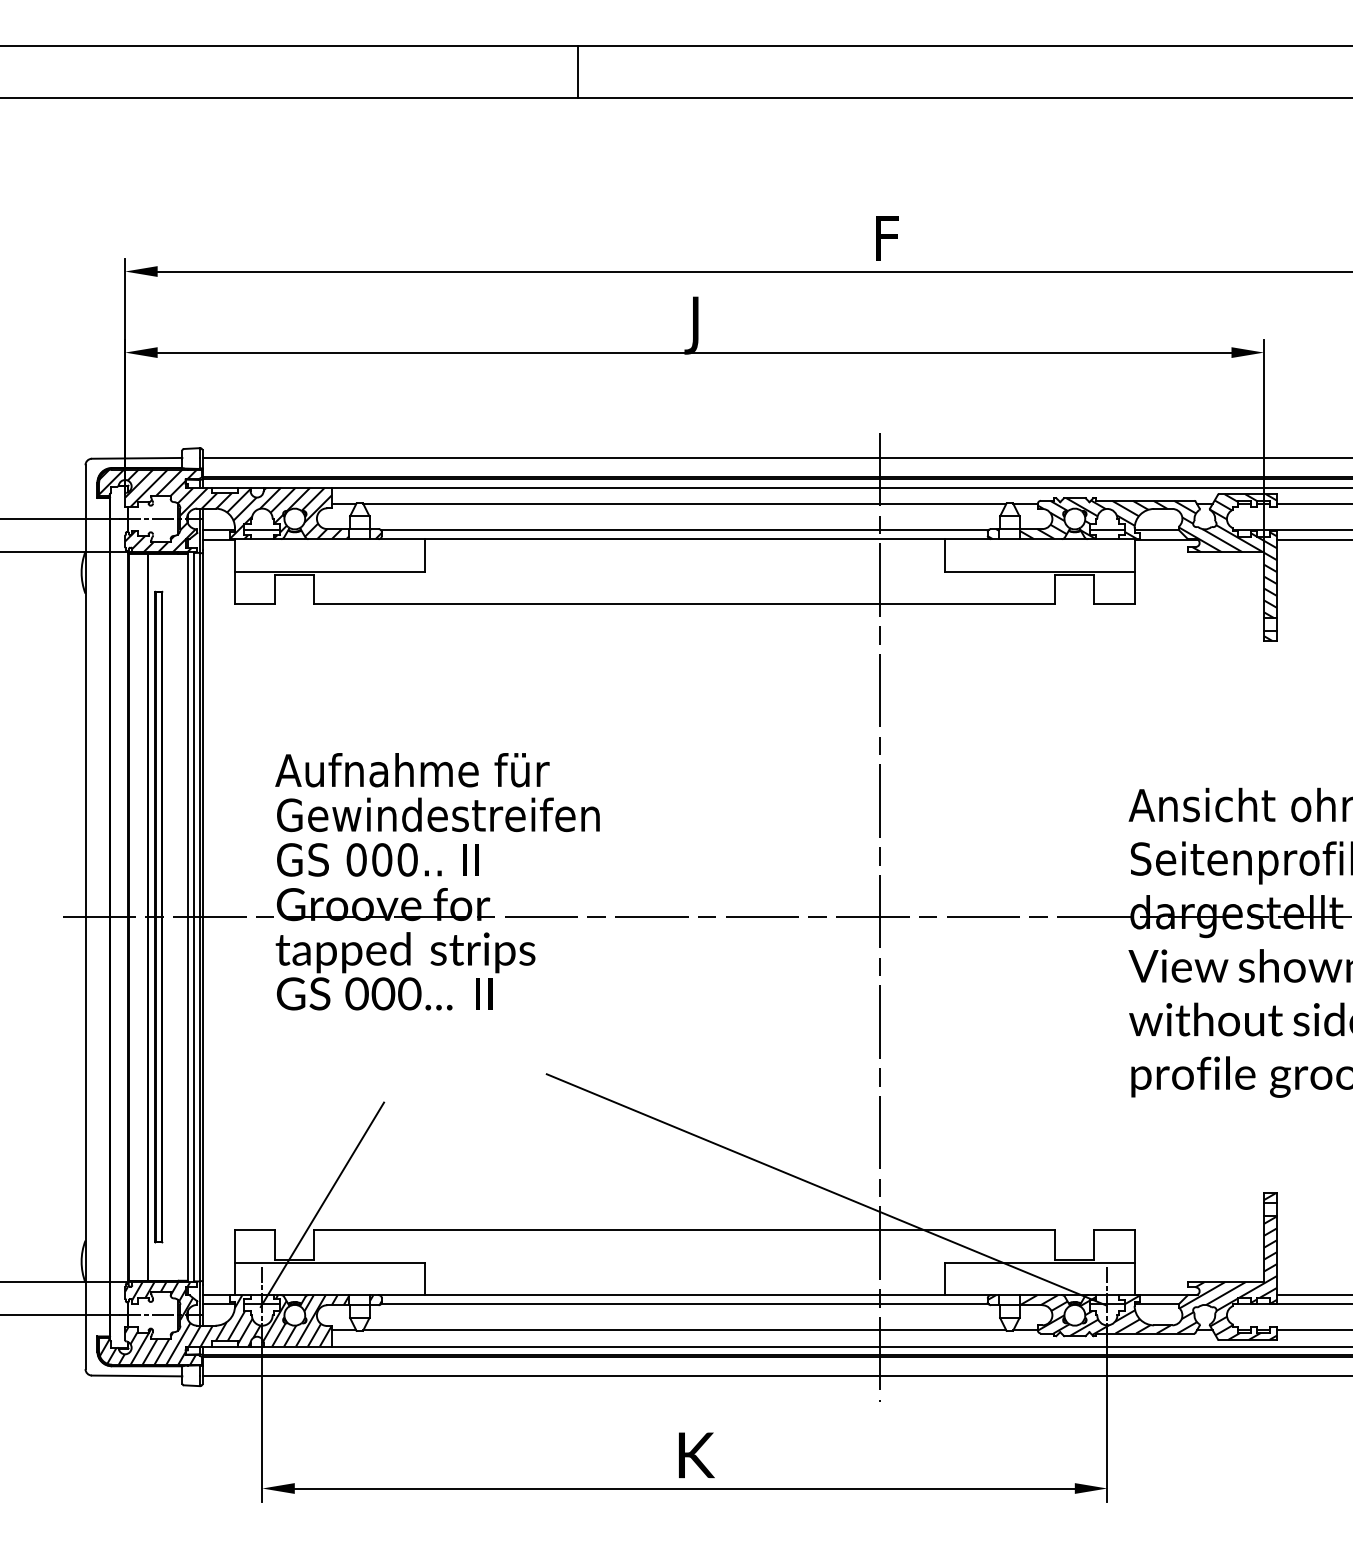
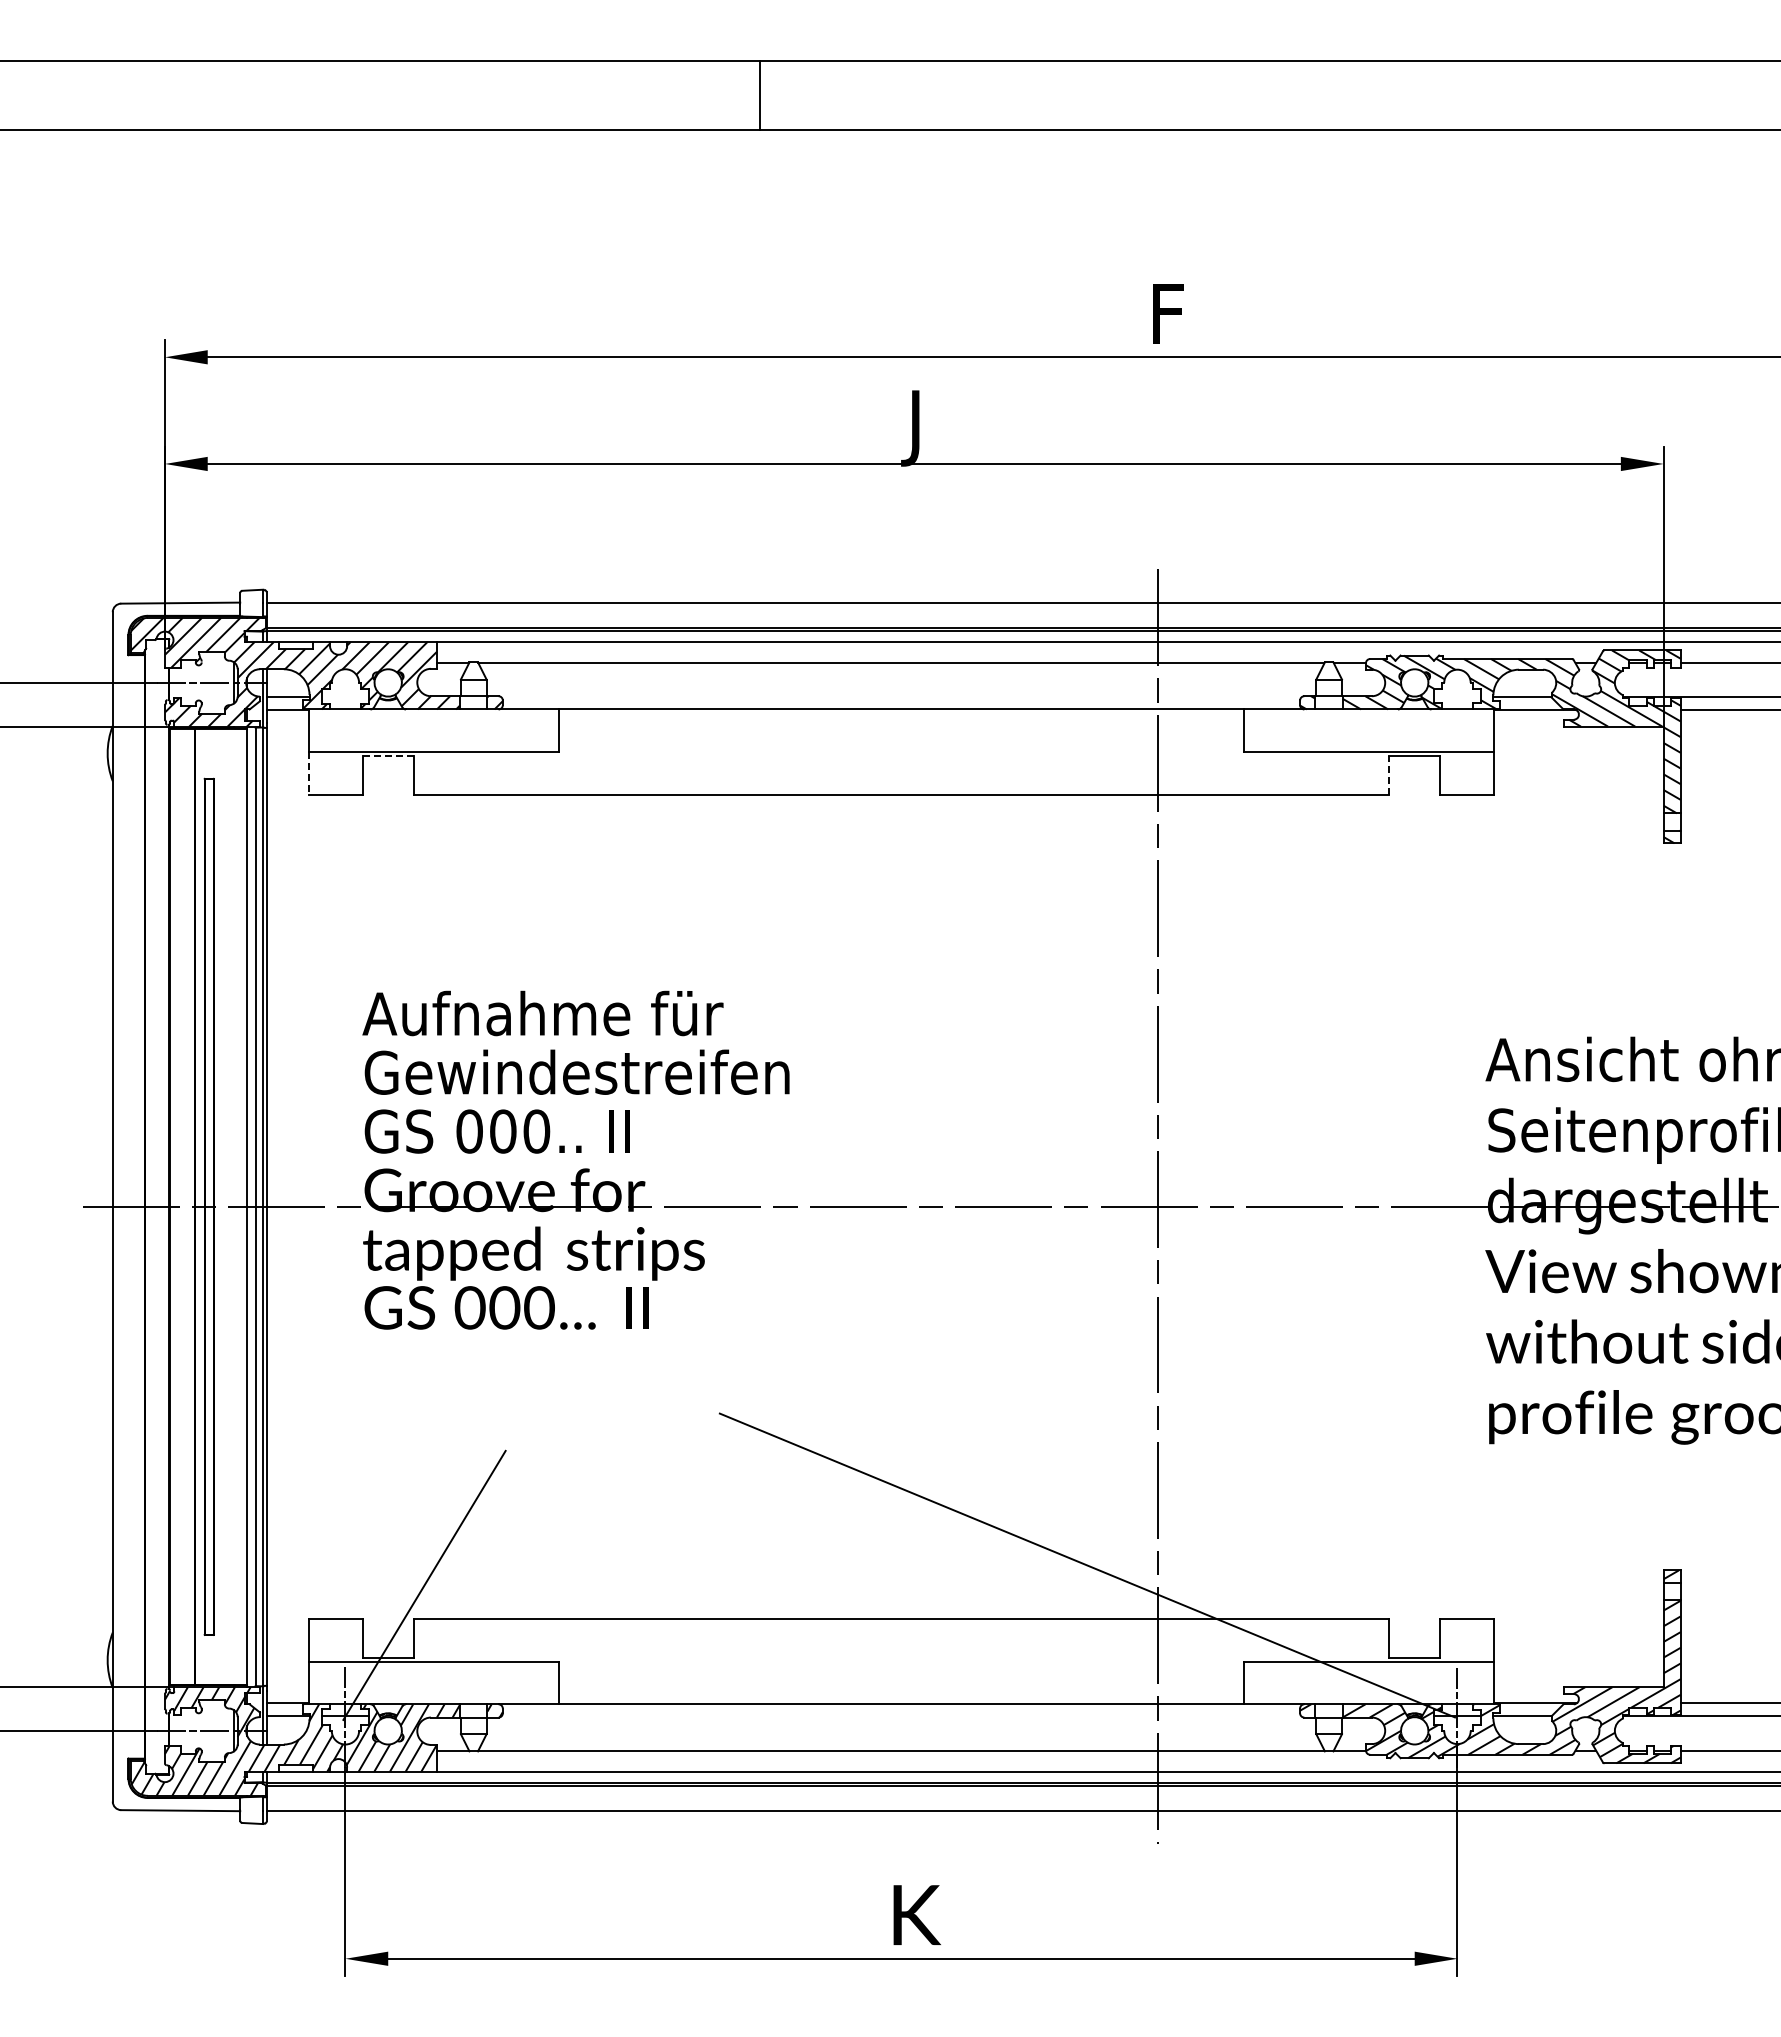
line: (261, 530) -> (344, 697), removed
line: (684, 530) -> (901, 697), removed
line: (1107, 530) -> (1457, 697), removed
line: (295, 574) -> (388, 756), solid -> dashed
line: (234, 587) -> (309, 773), solid -> dashed
line: (1055, 588) -> (1389, 774), solid -> dashed
line: (684, 1304) -> (901, 1716), removed

